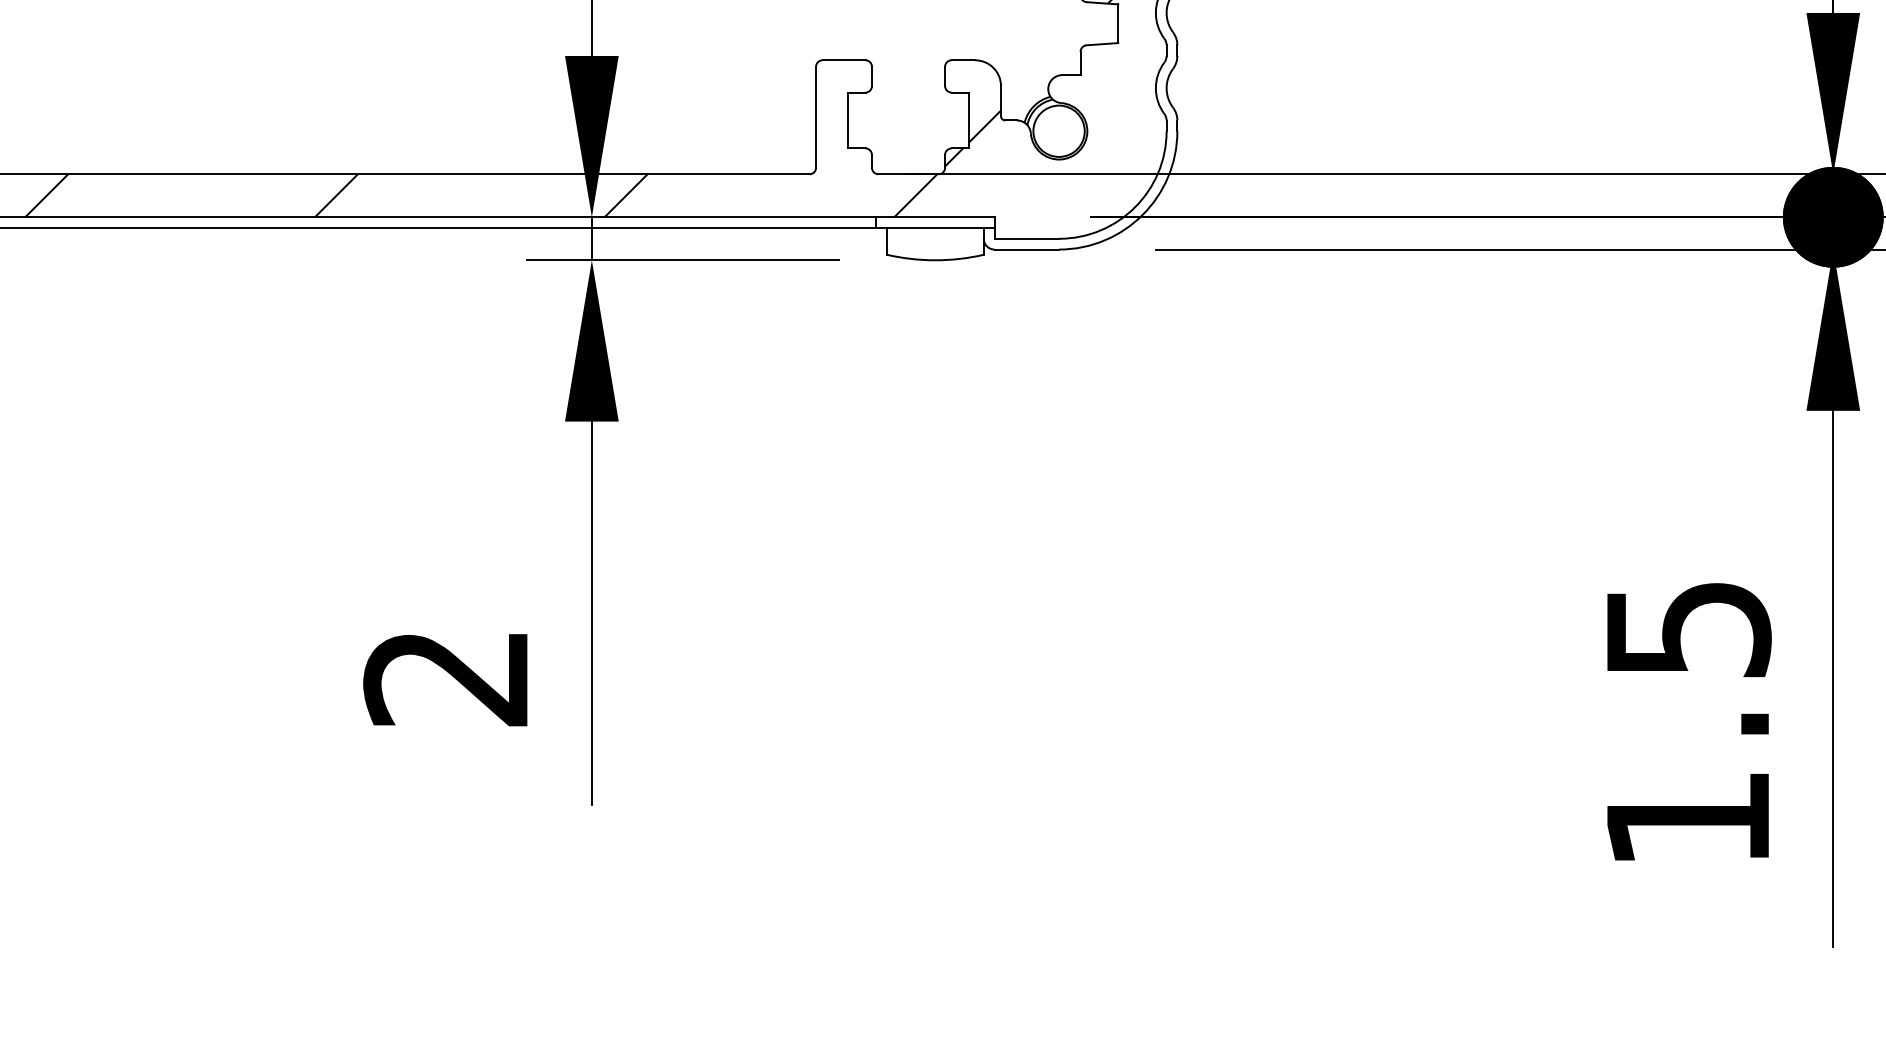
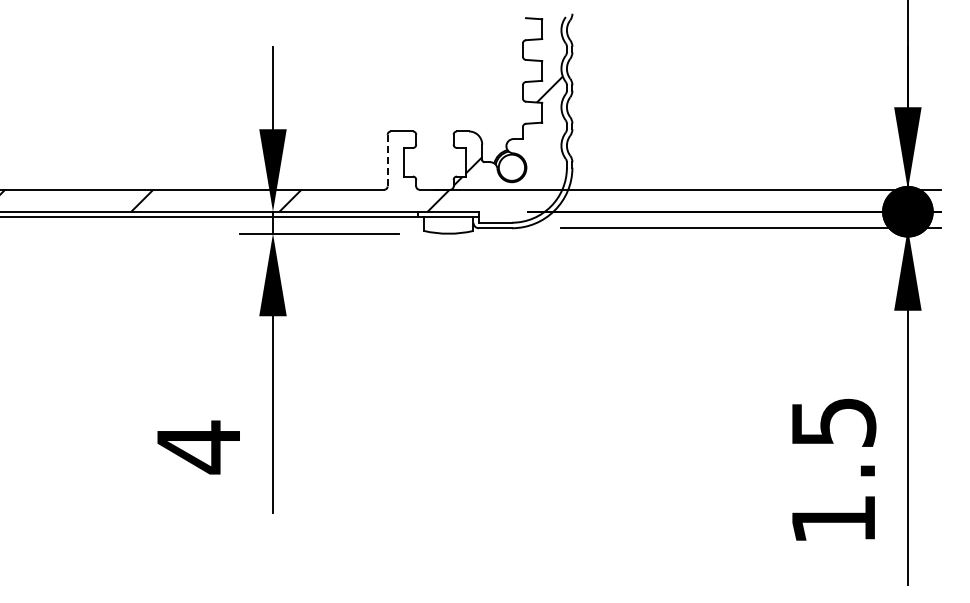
line: (815, 117) -> (387, 160), solid -> dashed
text: (444, 678) -> (197, 447), 2 -> 4

